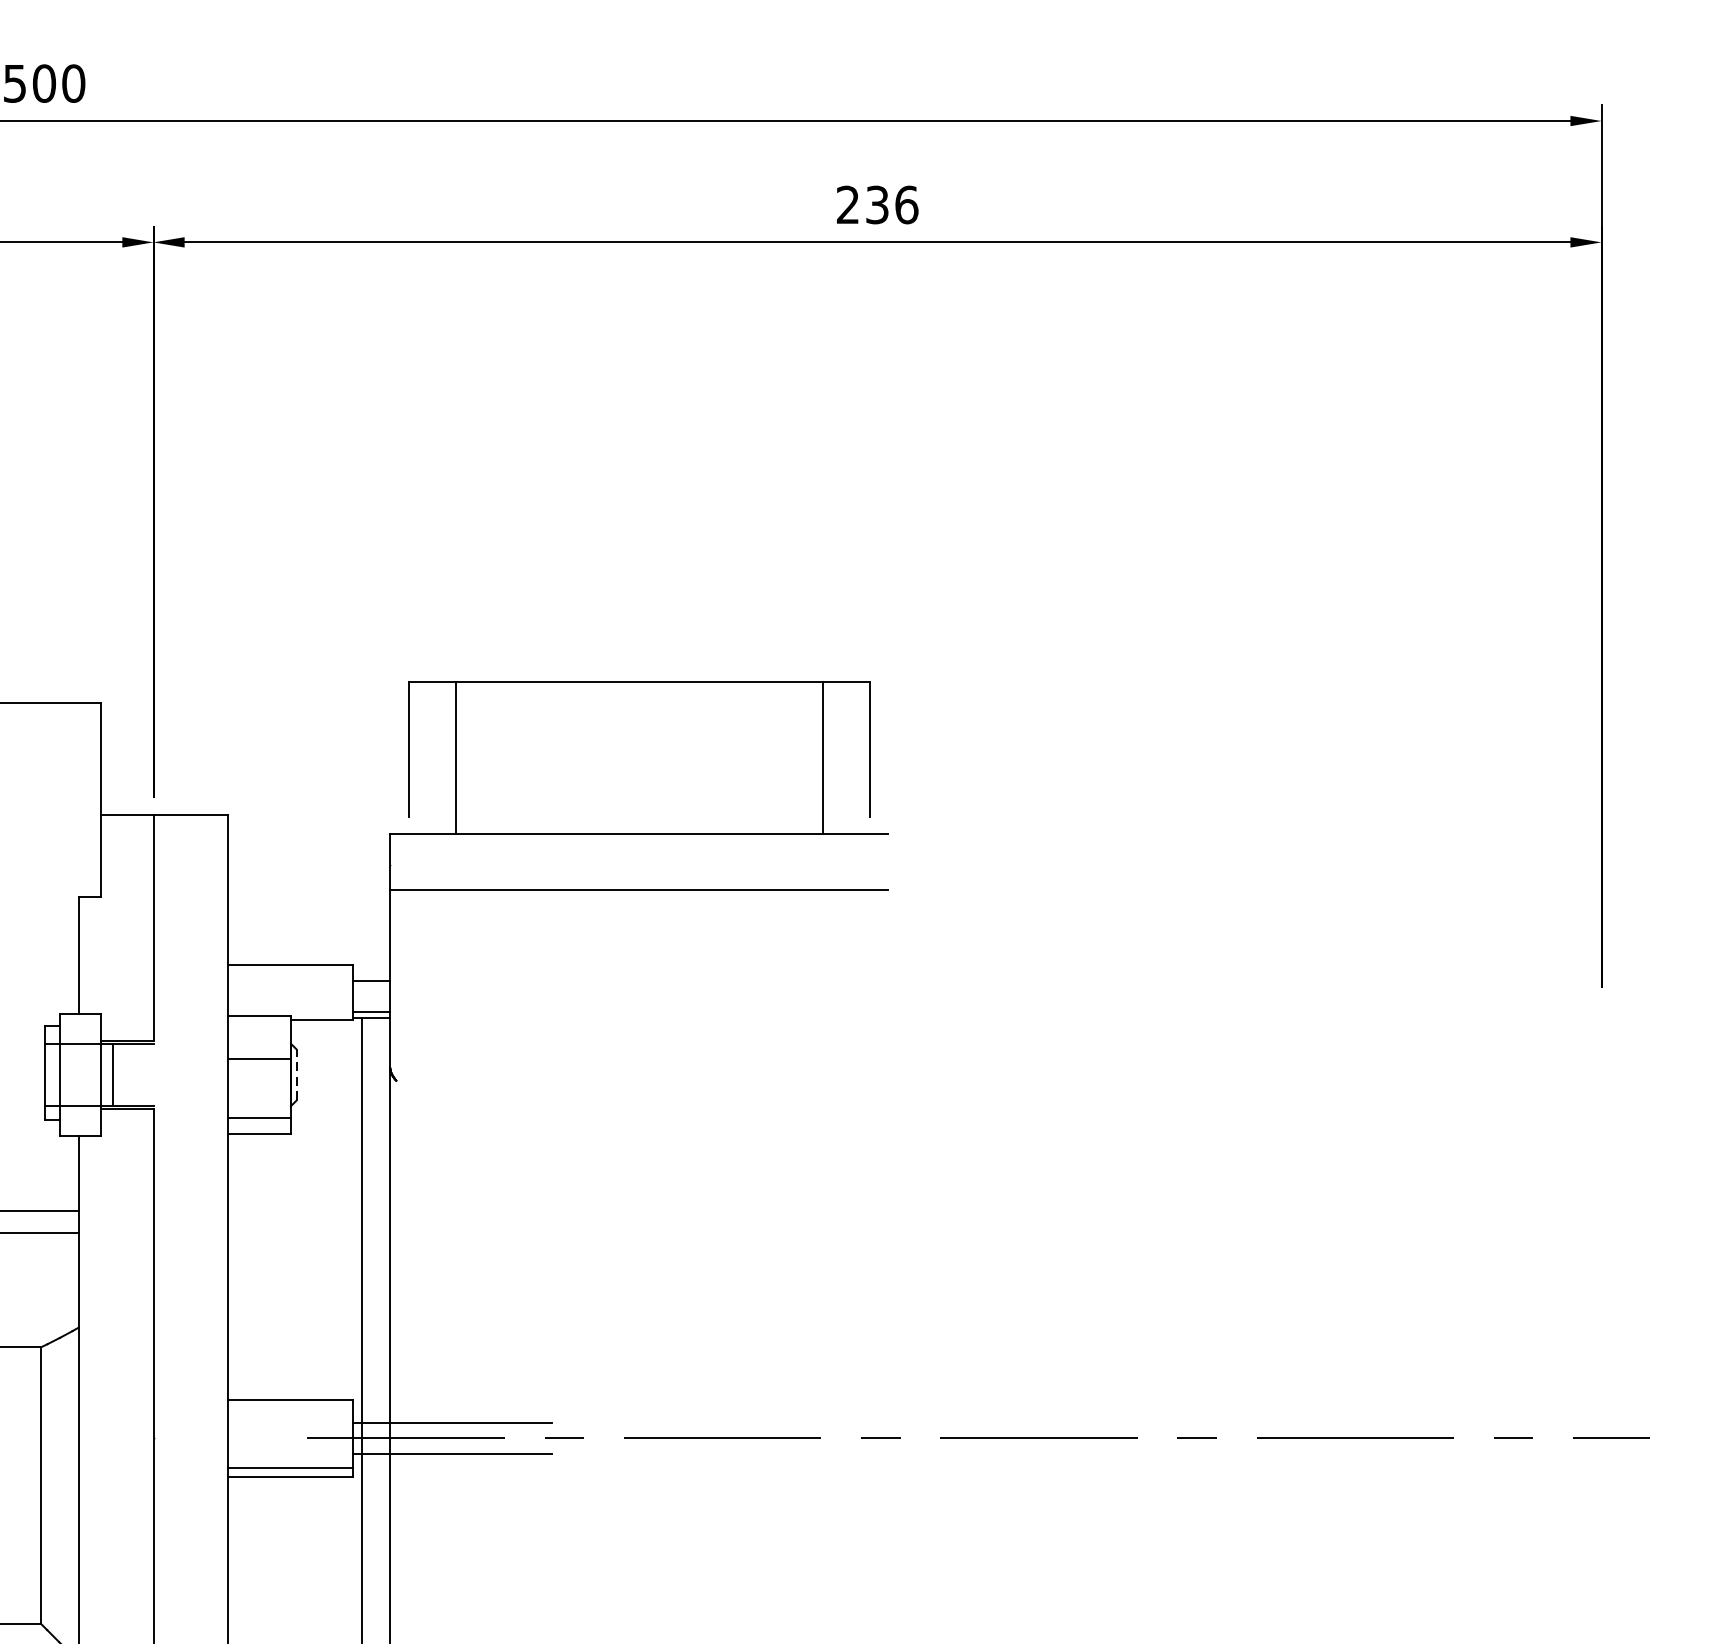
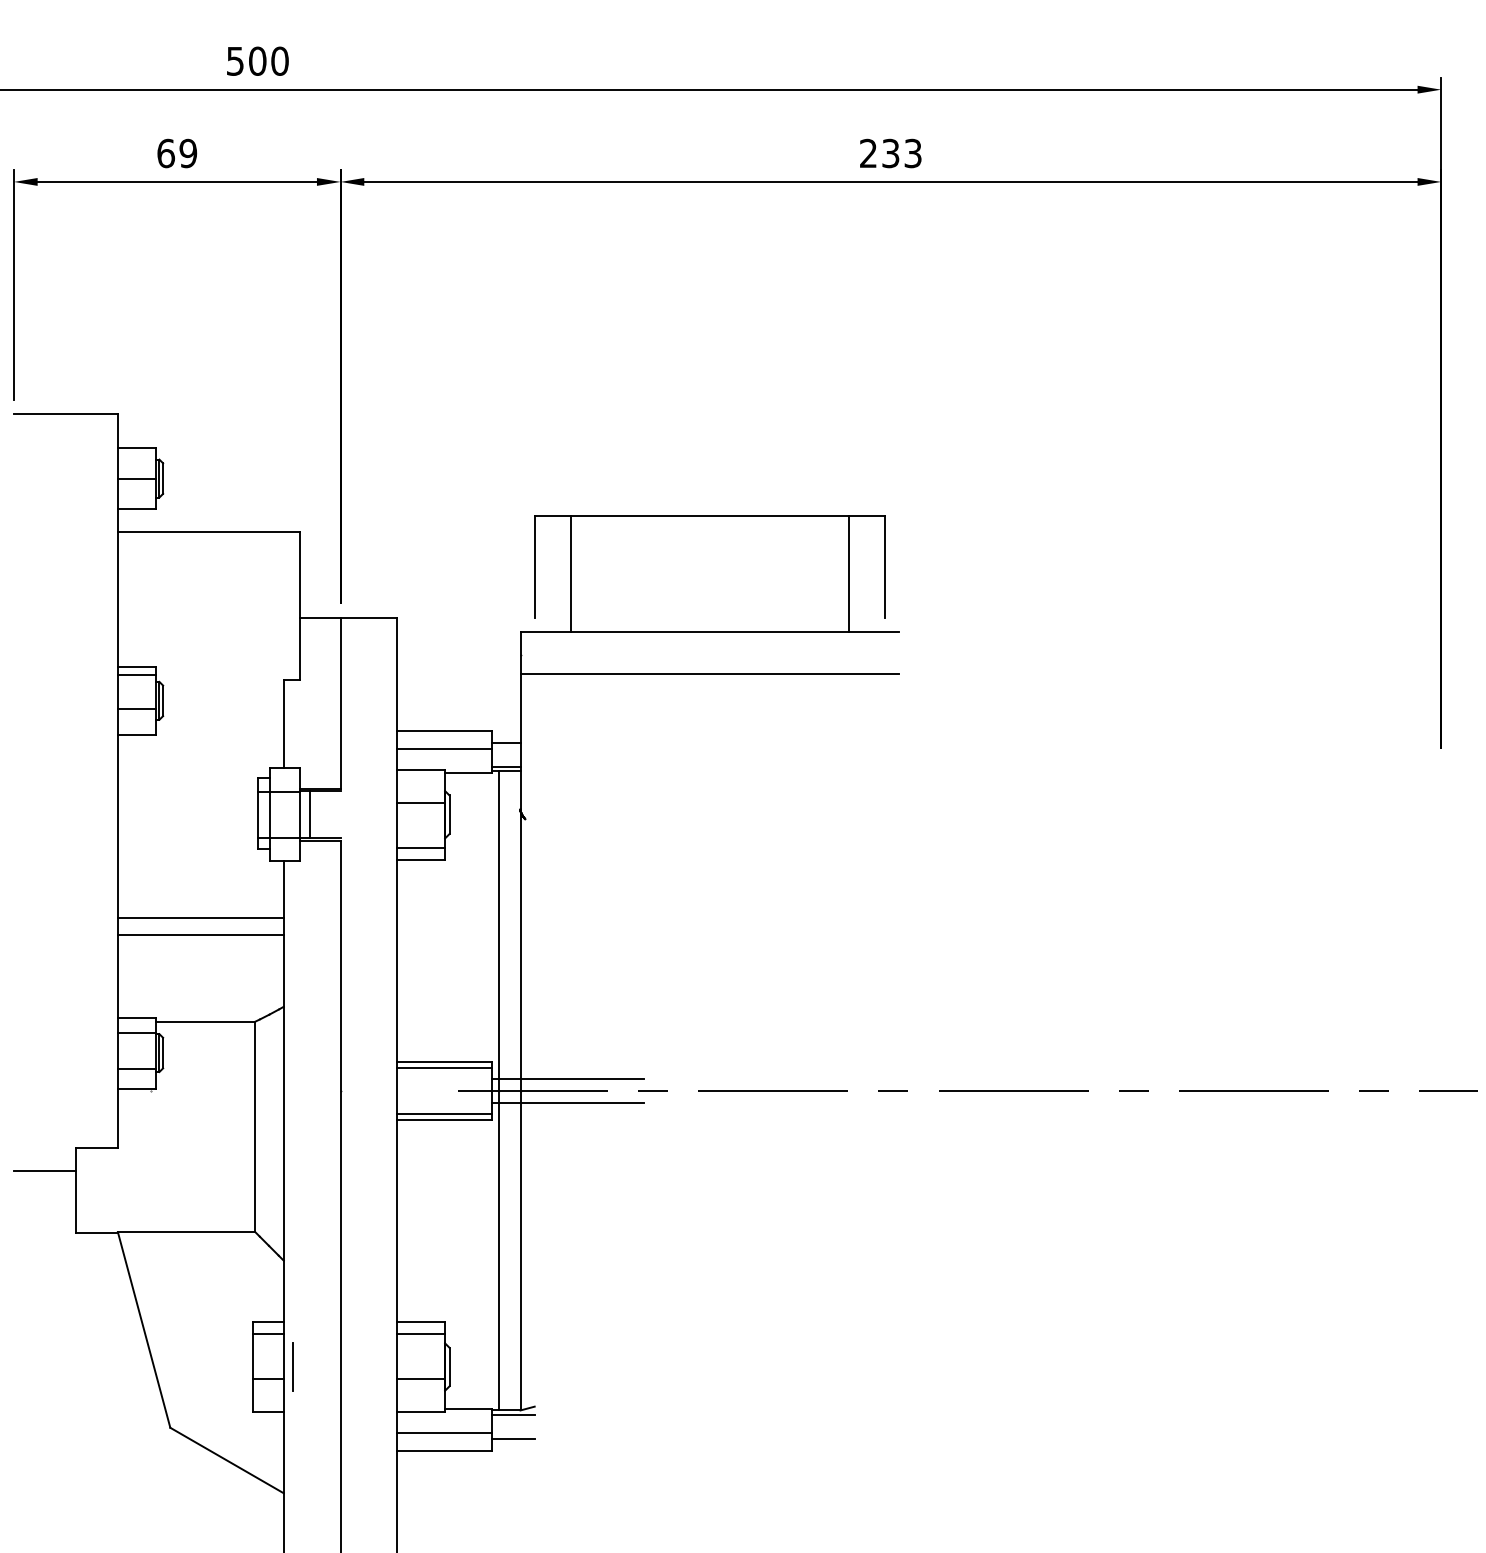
text: (907, 204) -> (913, 153), 236 -> 233
line: (290, 987) -> (444, 748), added
line: (296, 1074) -> (449, 814), dashed -> solid
line: (290, 1408) -> (444, 1068), added

